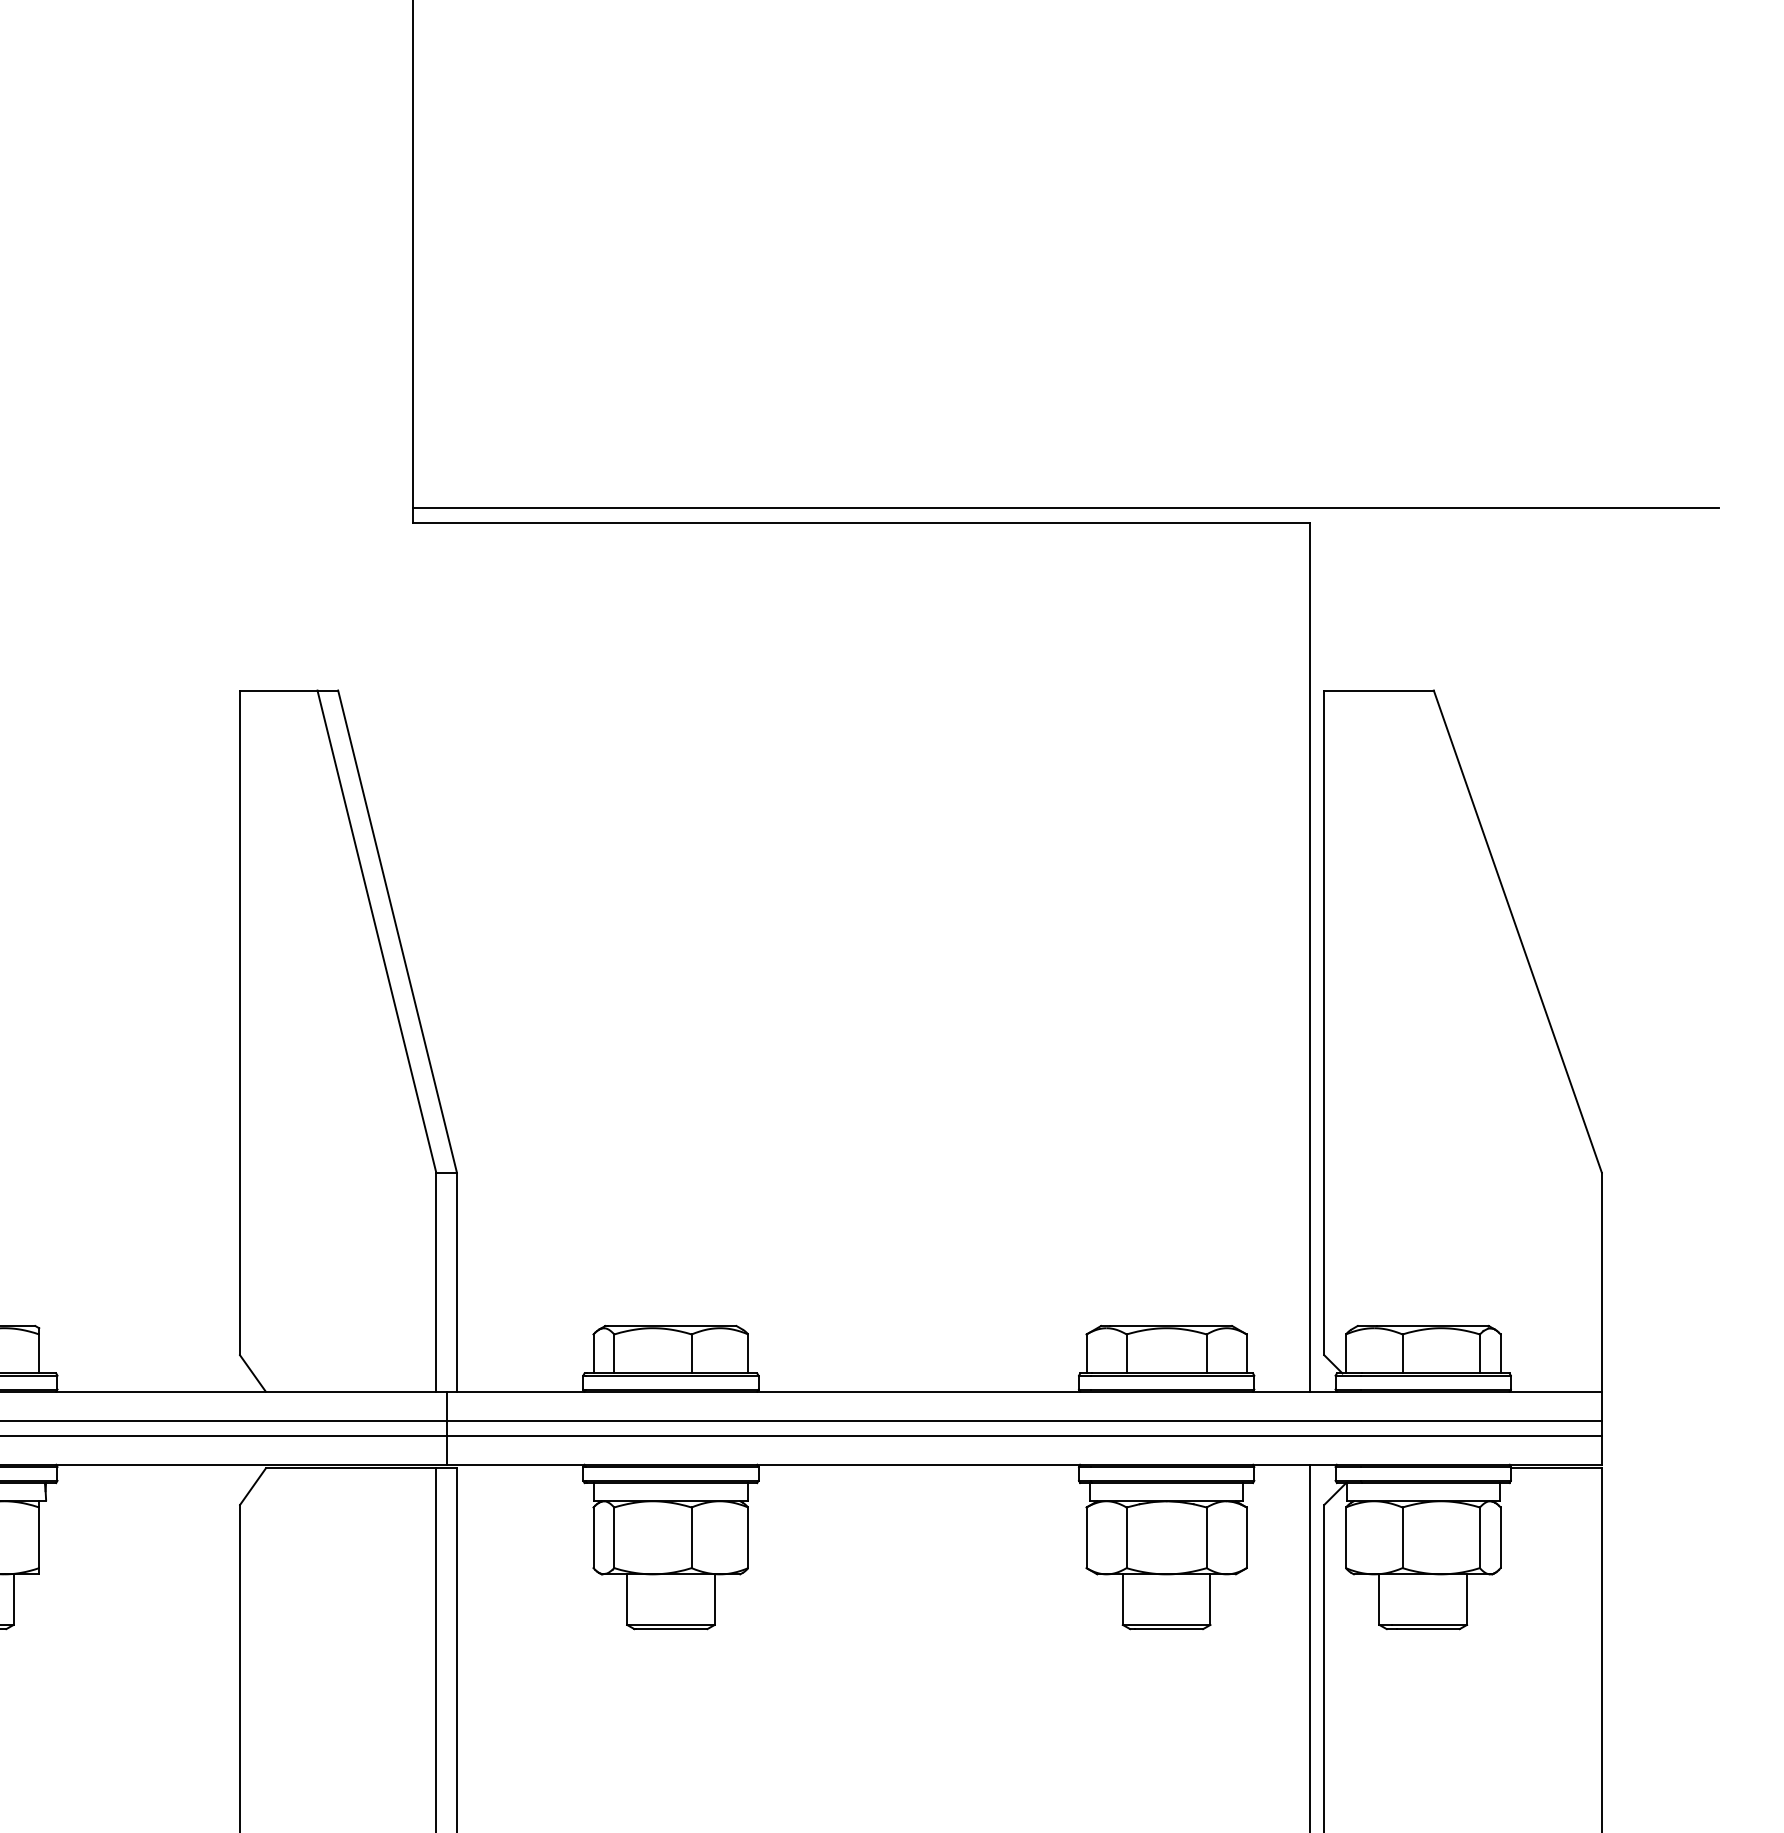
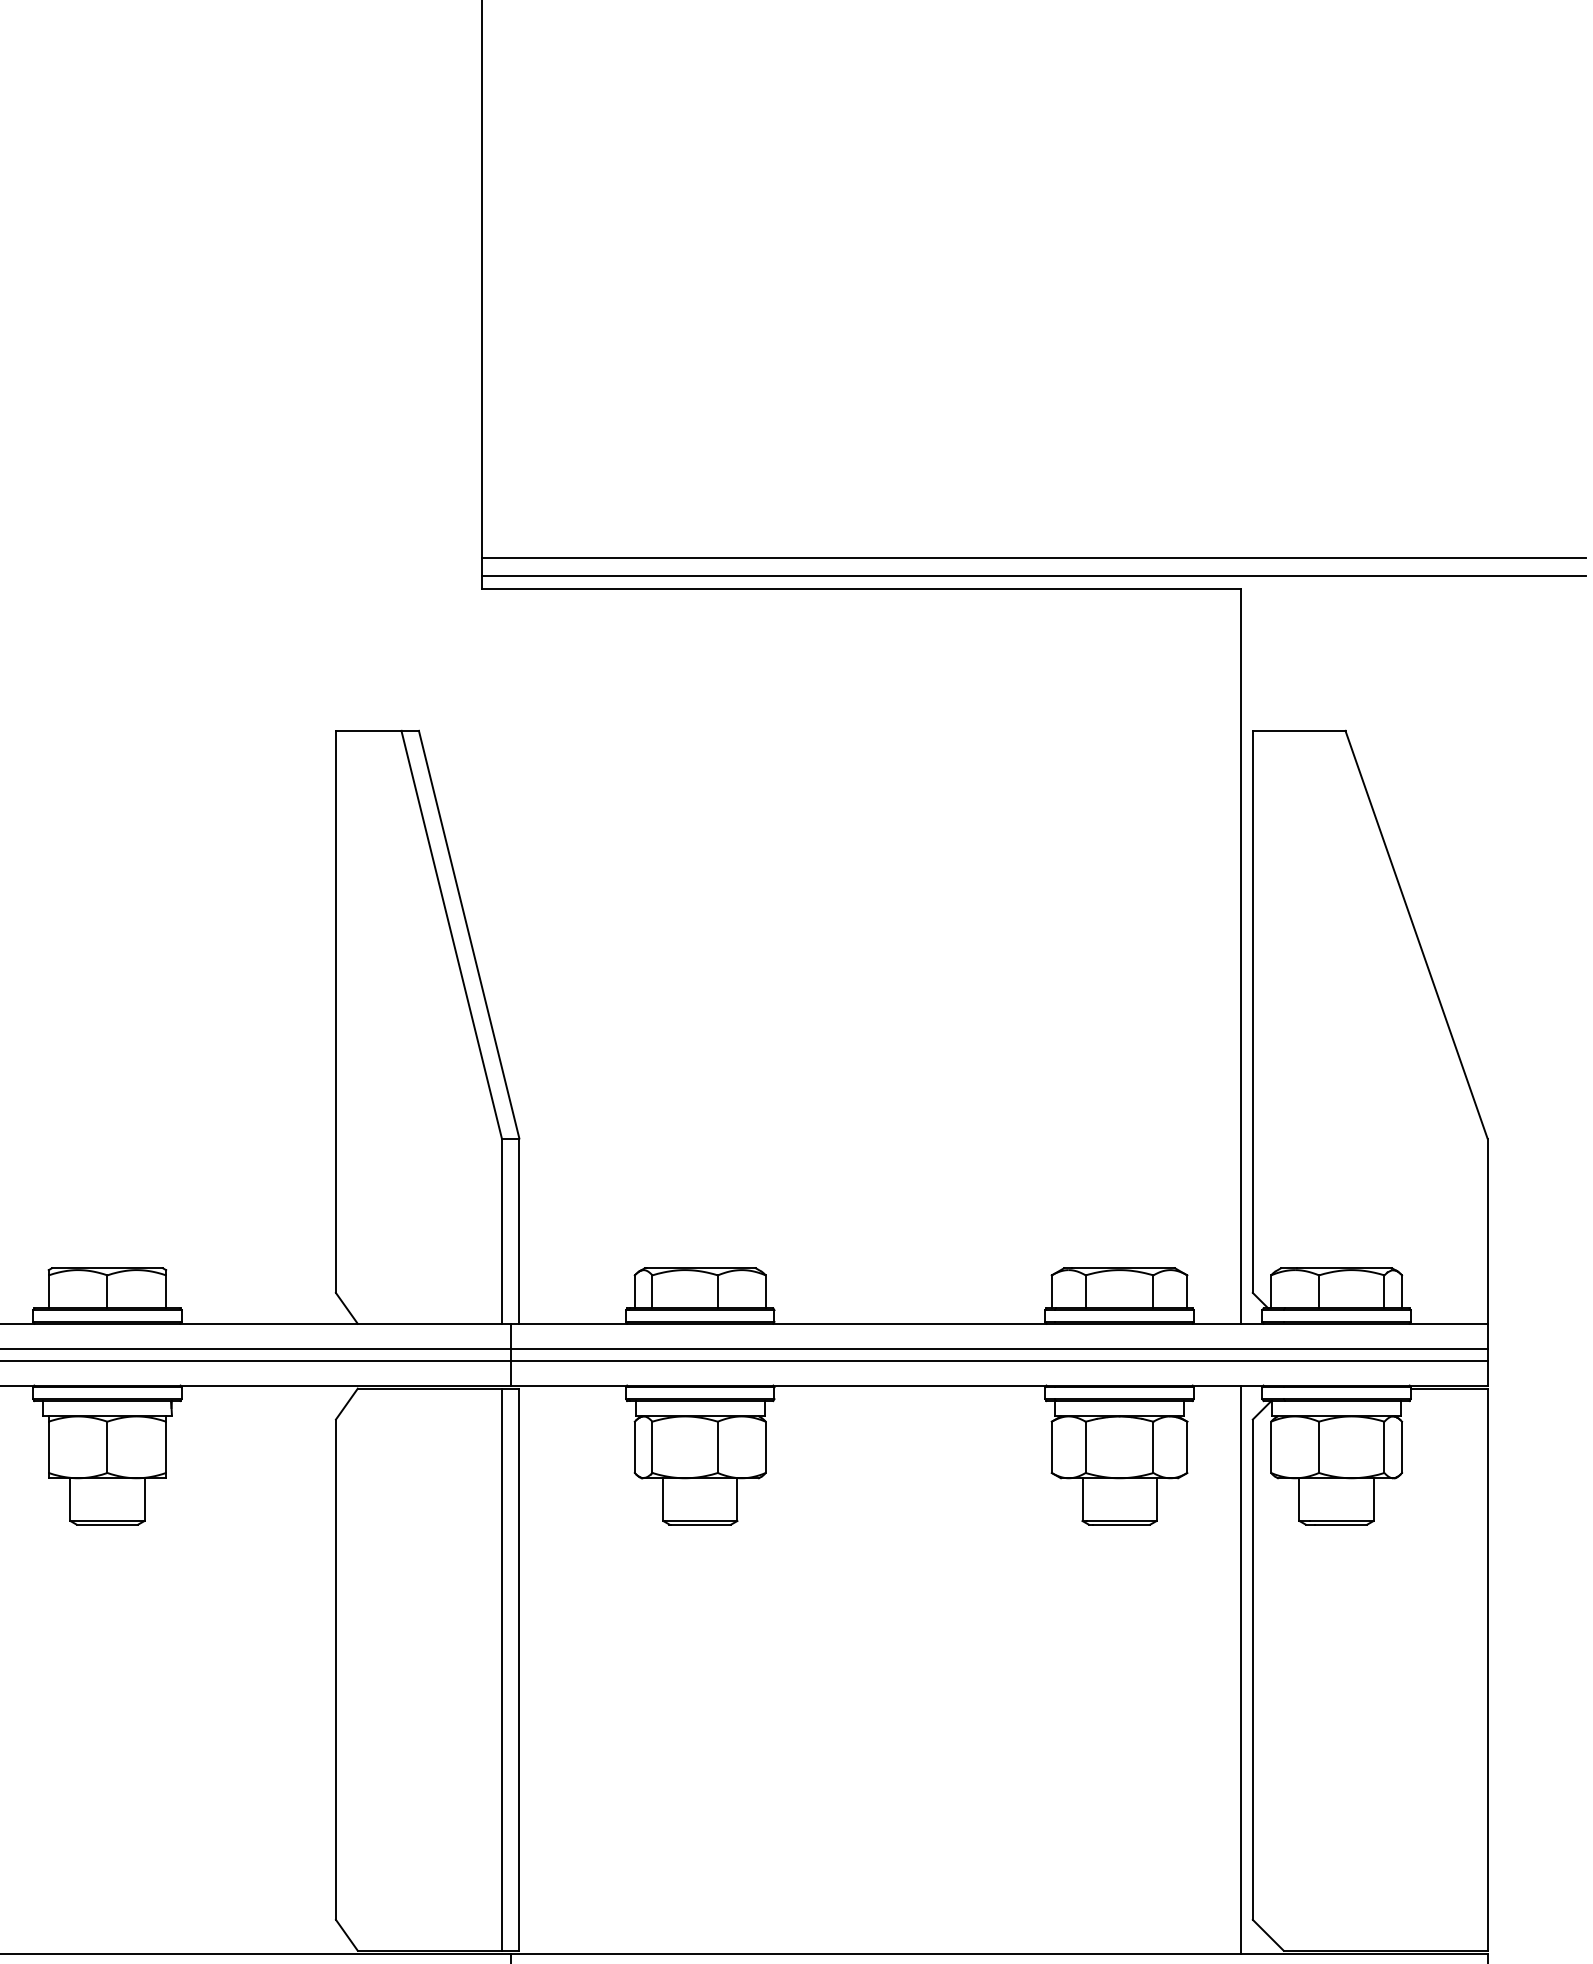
line: (1066, 485) -> (1034, 557), added

